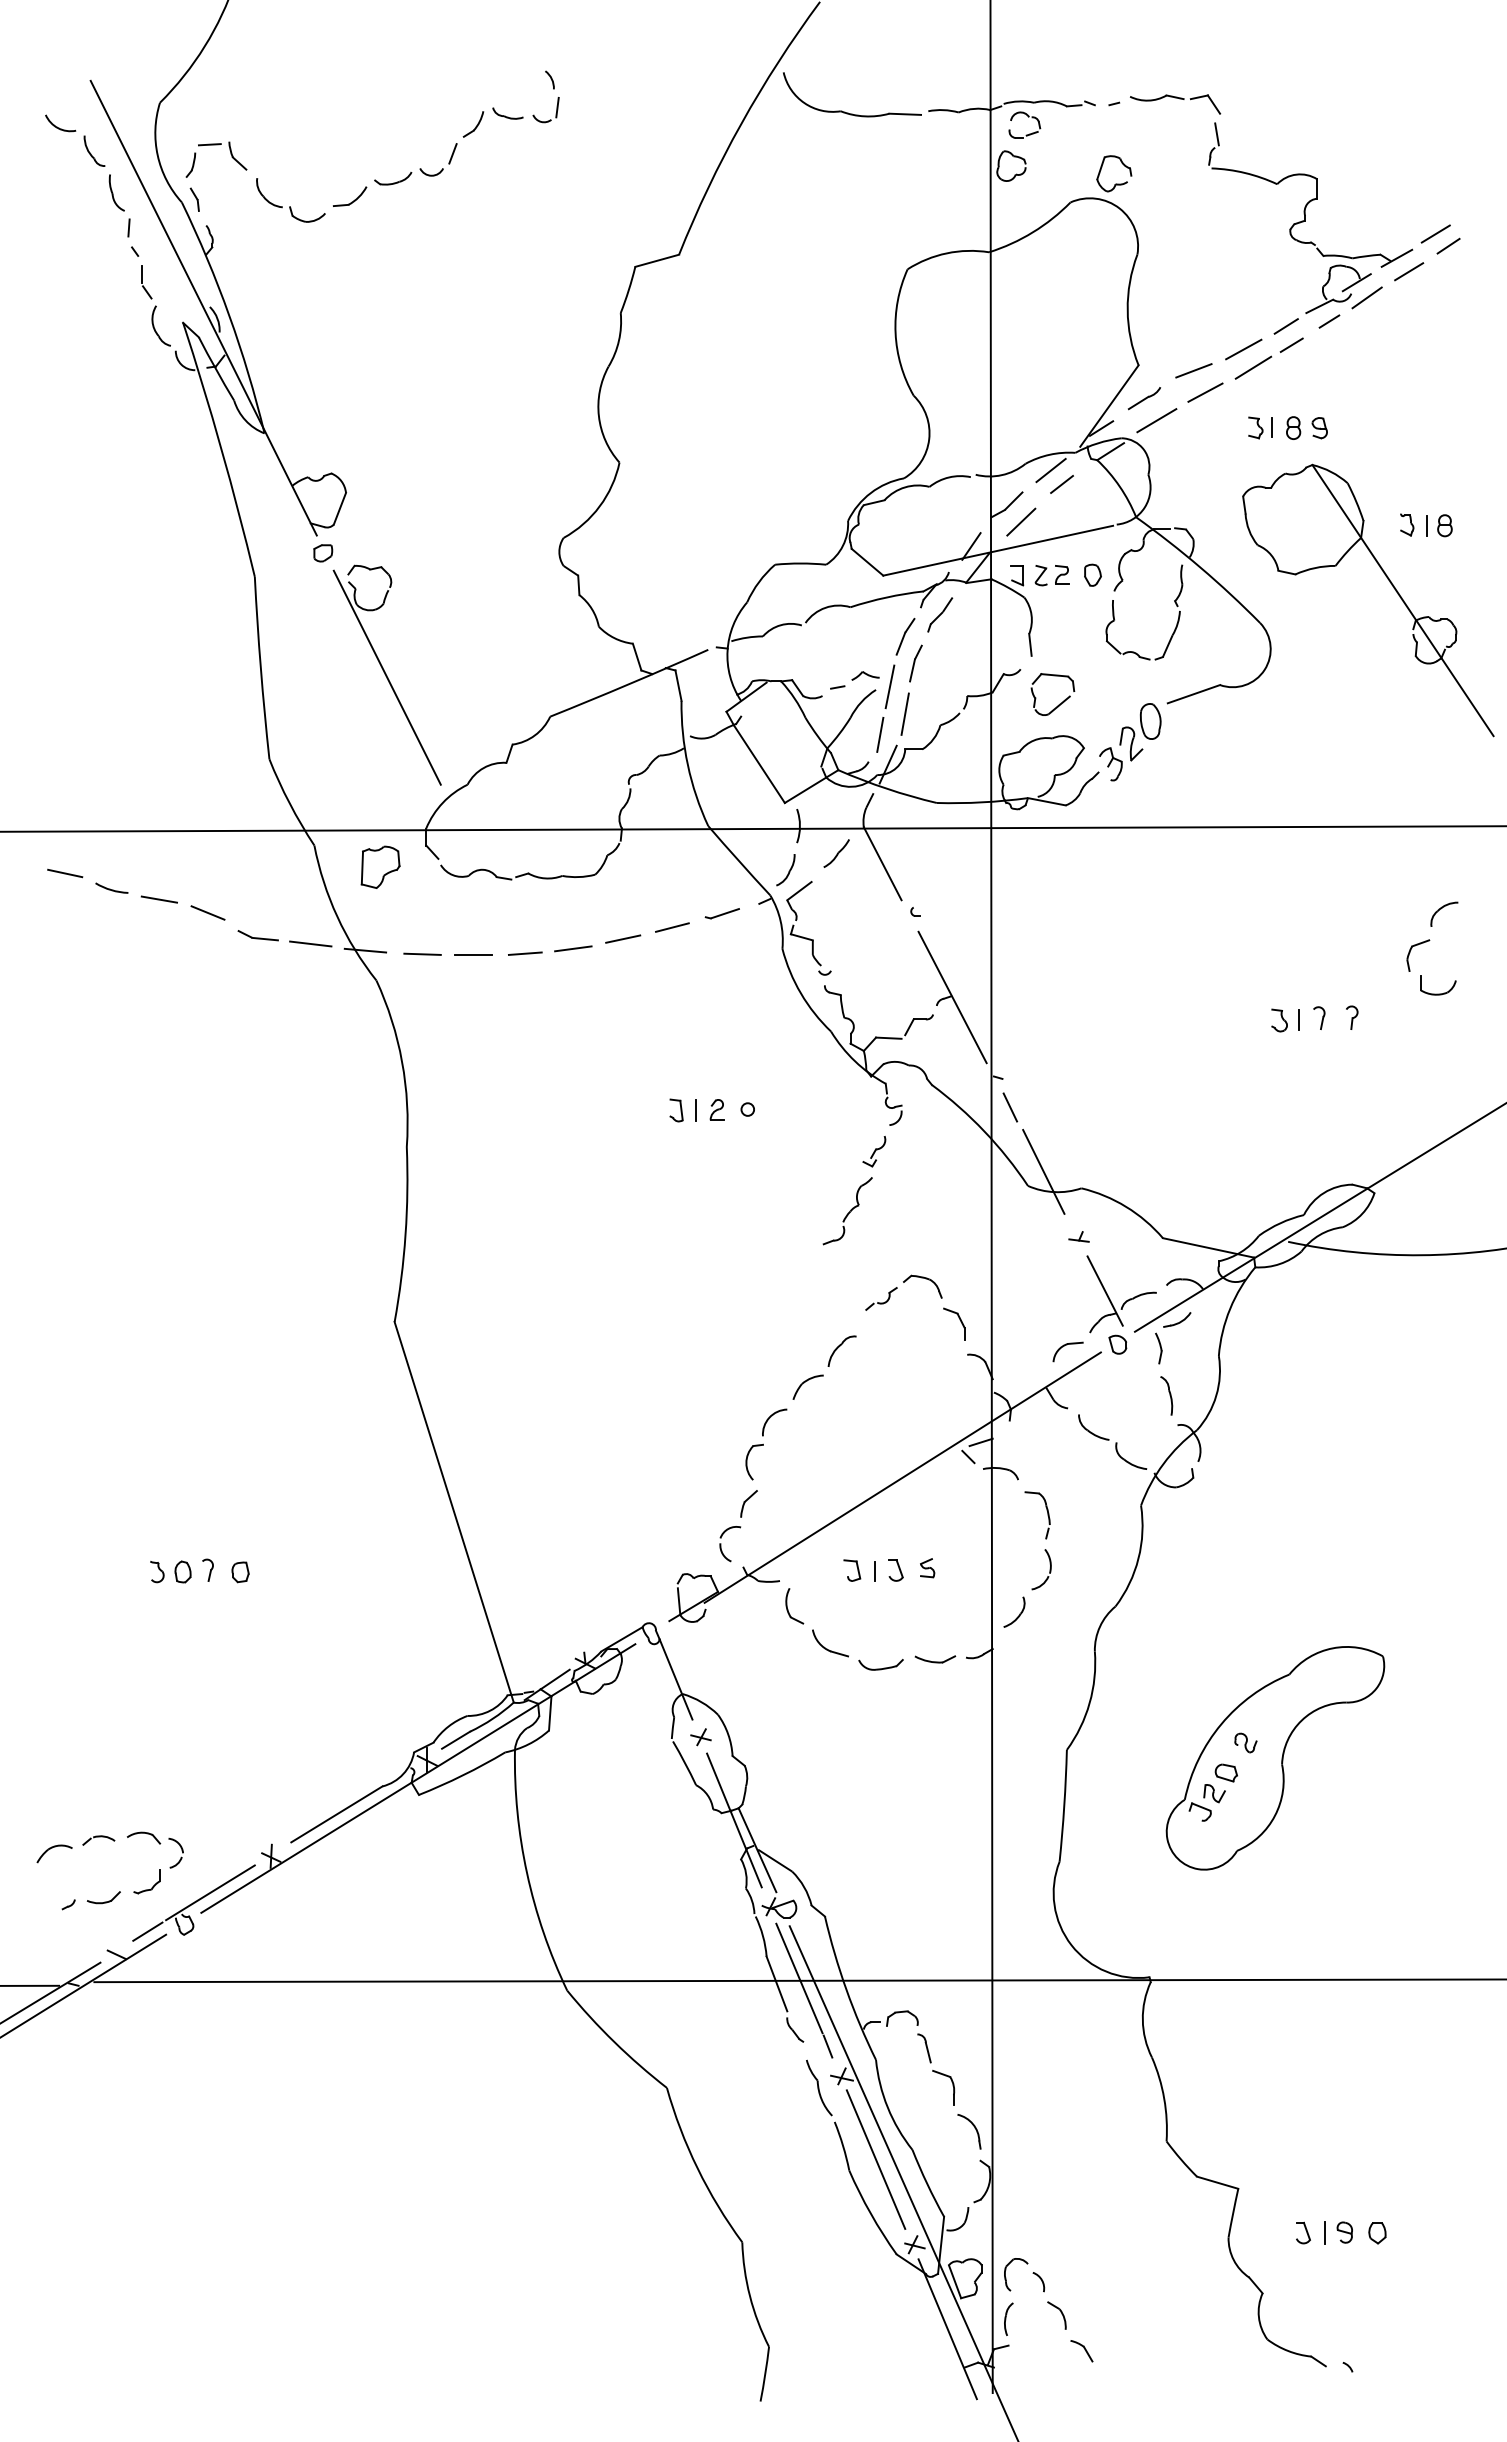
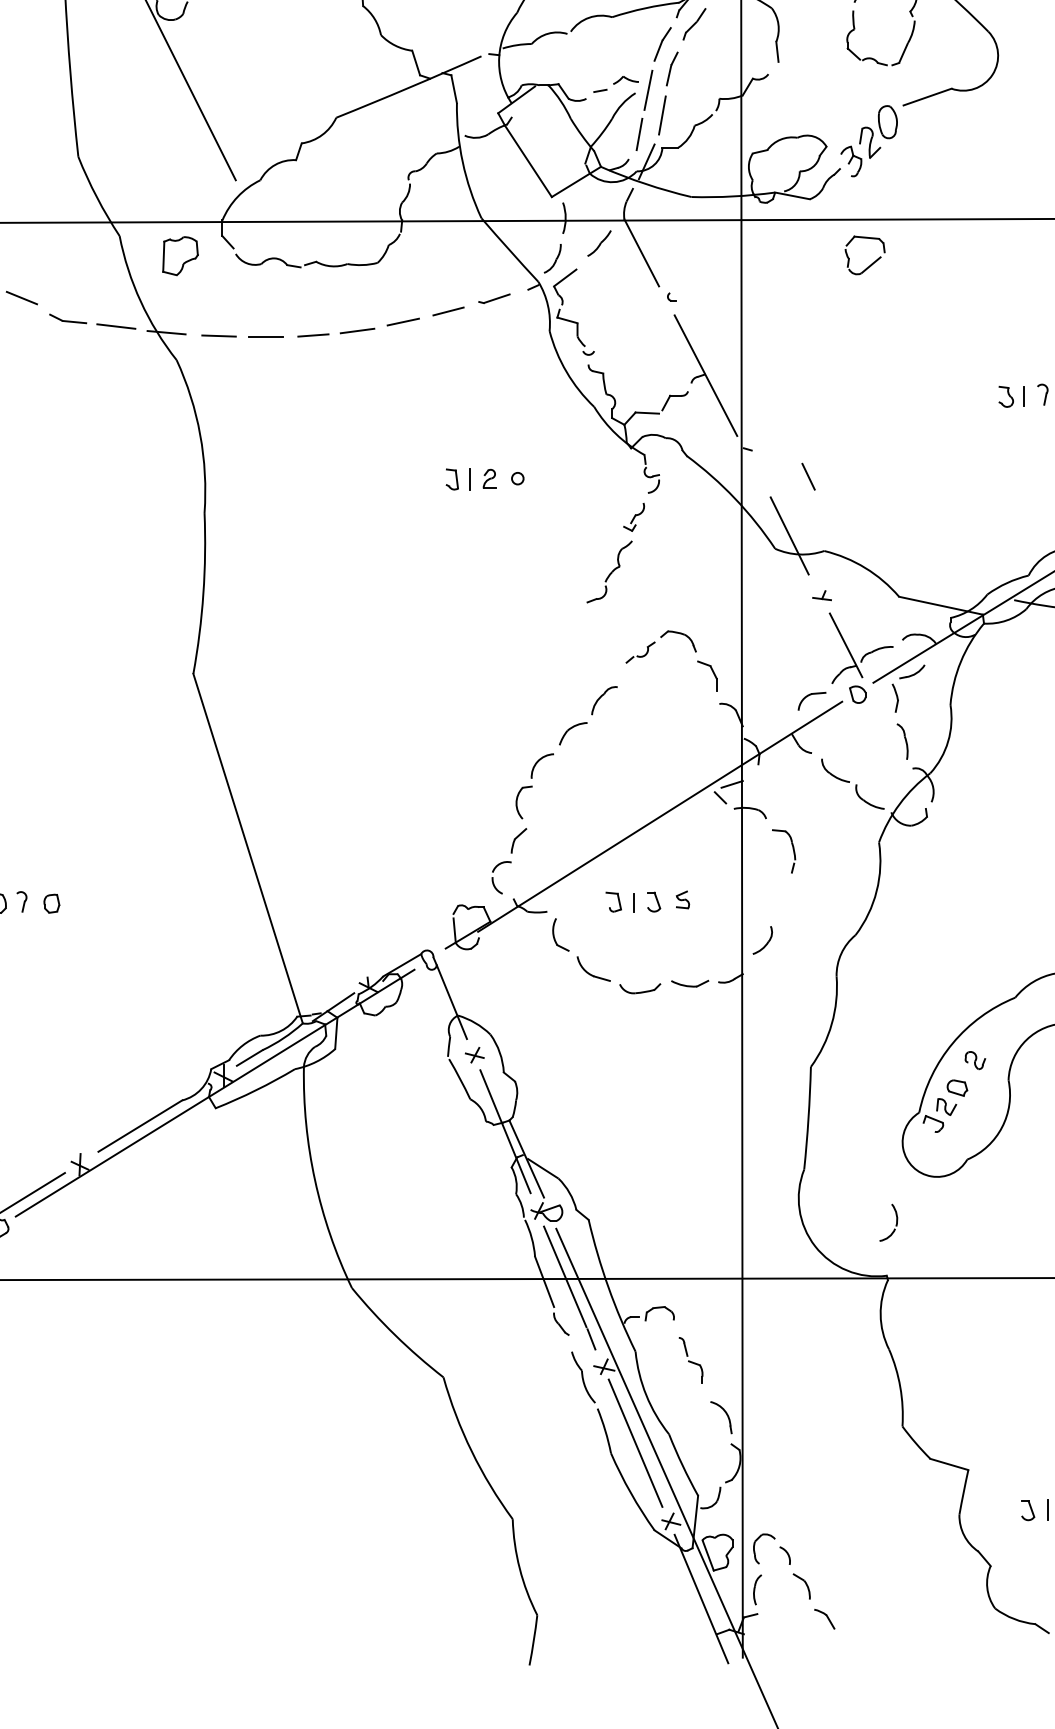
part: (1059, 703) -> (871, 263), moved
line: (1010, 1107) -> (808, 476), moved
part: (1049, 1569) -> (895, 1222), moved
part: (936, 2069) -> (691, 1360), size x0.7

